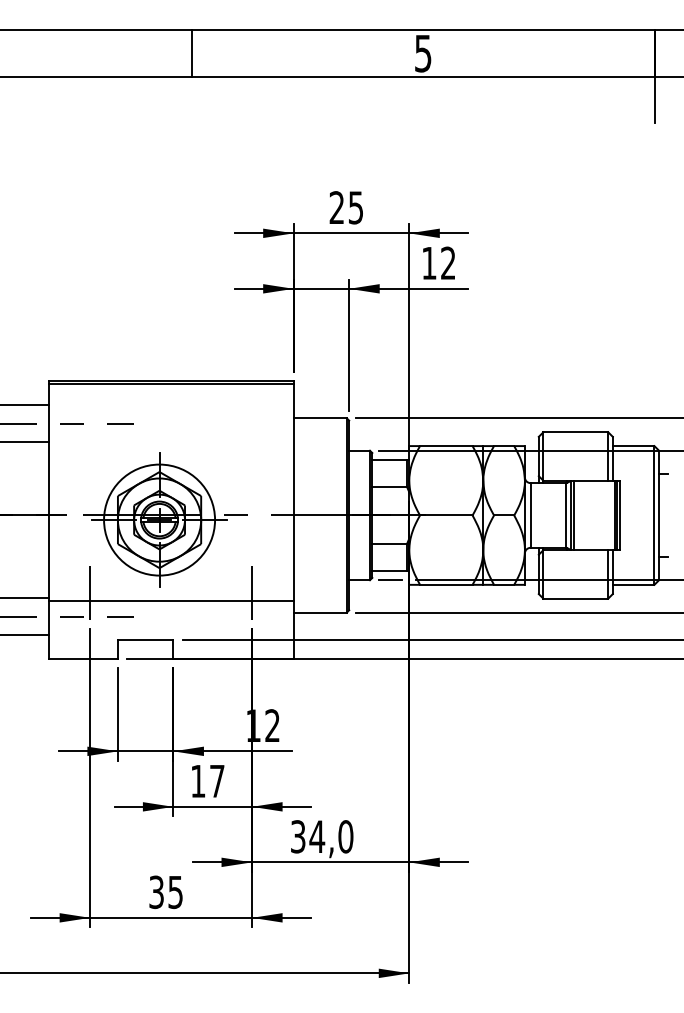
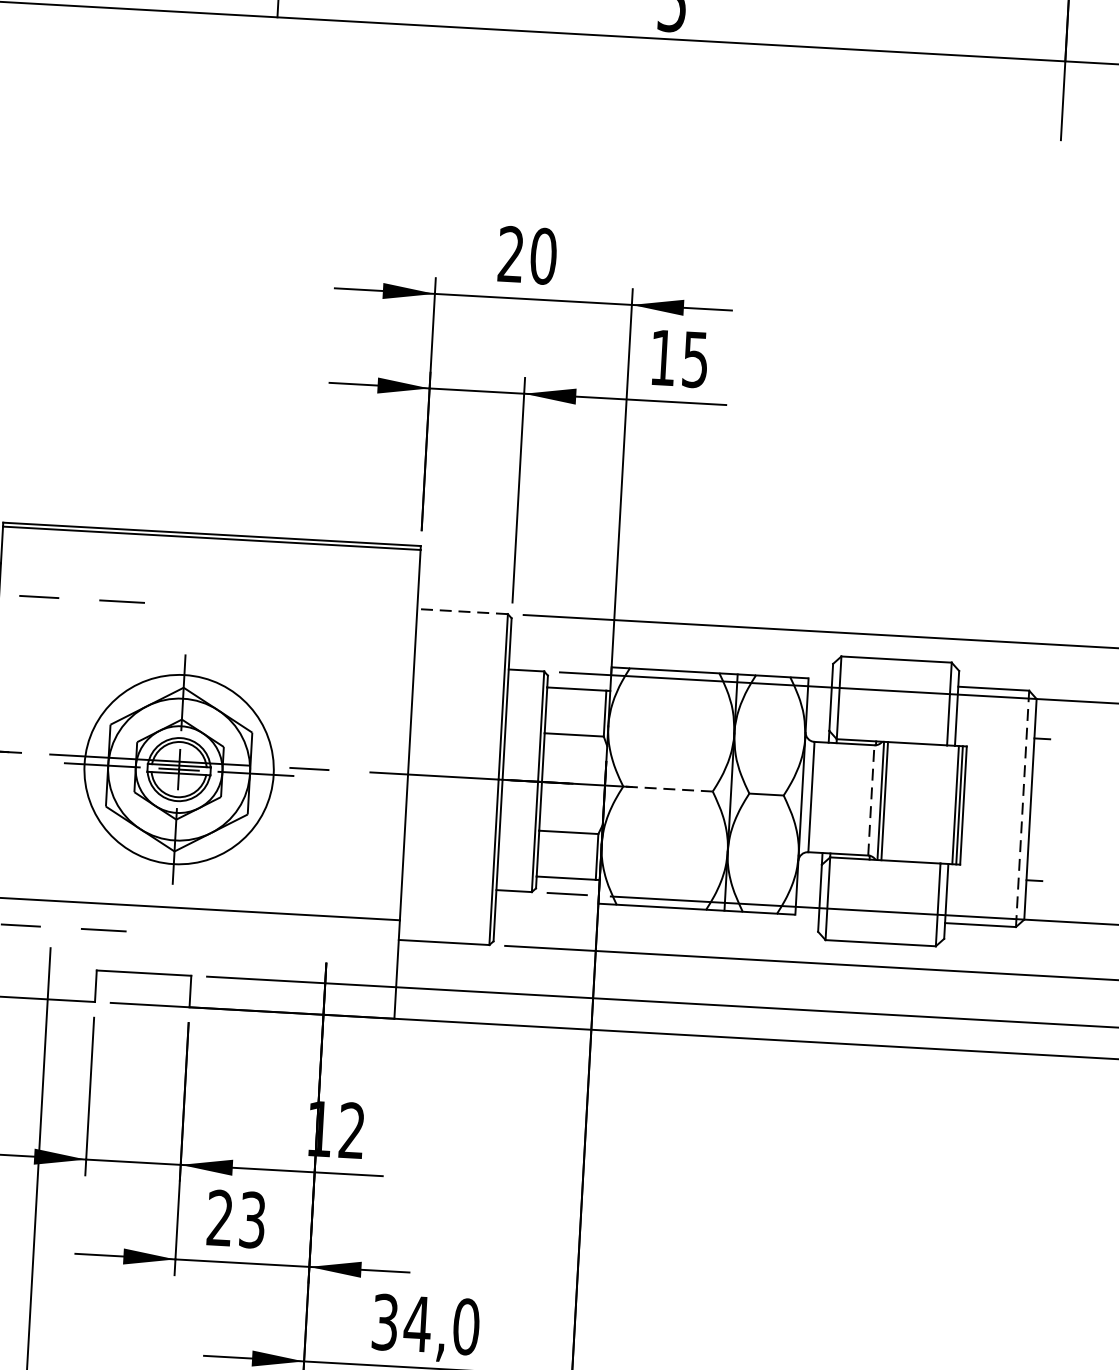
text: (355, 207) -> (542, 255), 25 -> 20
text: (448, 262) -> (695, 358), 12 -> 15
line: (320, 418) -> (462, 611), solid -> dashed
line: (565, 514) -> (871, 798), solid -> dashed
line: (654, 514) -> (1022, 807), solid -> dashed
line: (445, 515) -> (666, 789), solid -> dashed
line: (90, 592) -> (54, 886), removed
line: (252, 592) -> (330, 901), removed
text: (207, 781) -> (235, 1219), 17 -> 23

